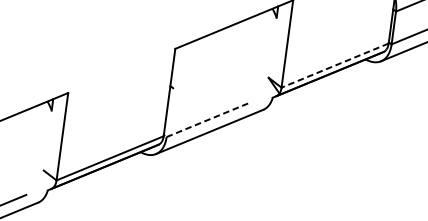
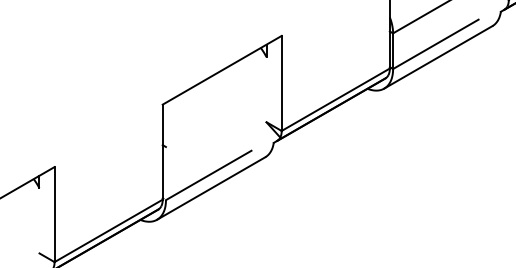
line: (334, 66) -> (335, 100), dashed -> solid
line: (209, 119) -> (209, 175), dashed -> solid

